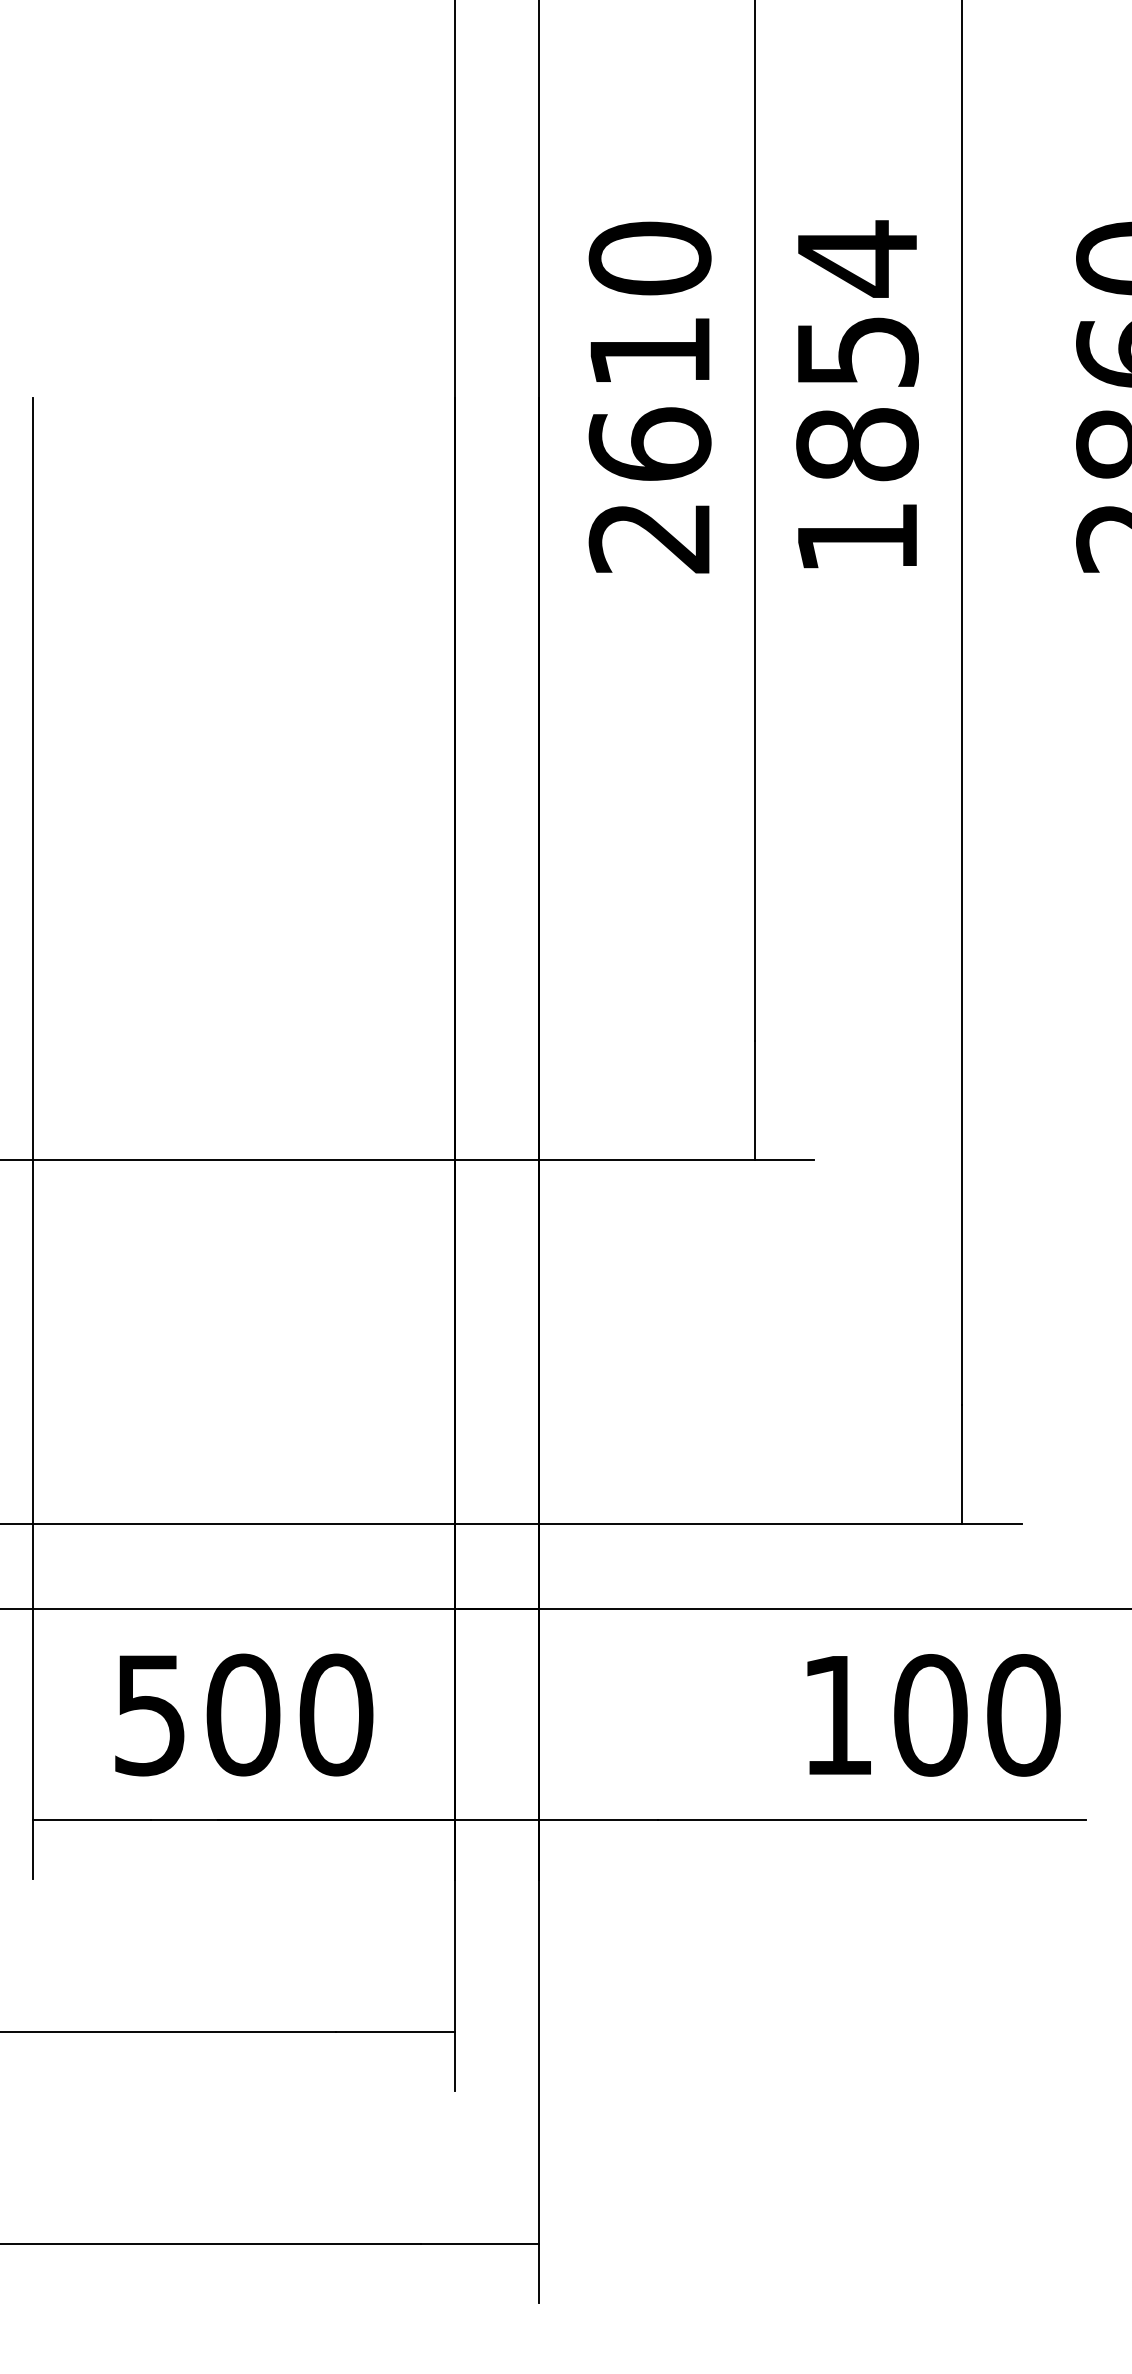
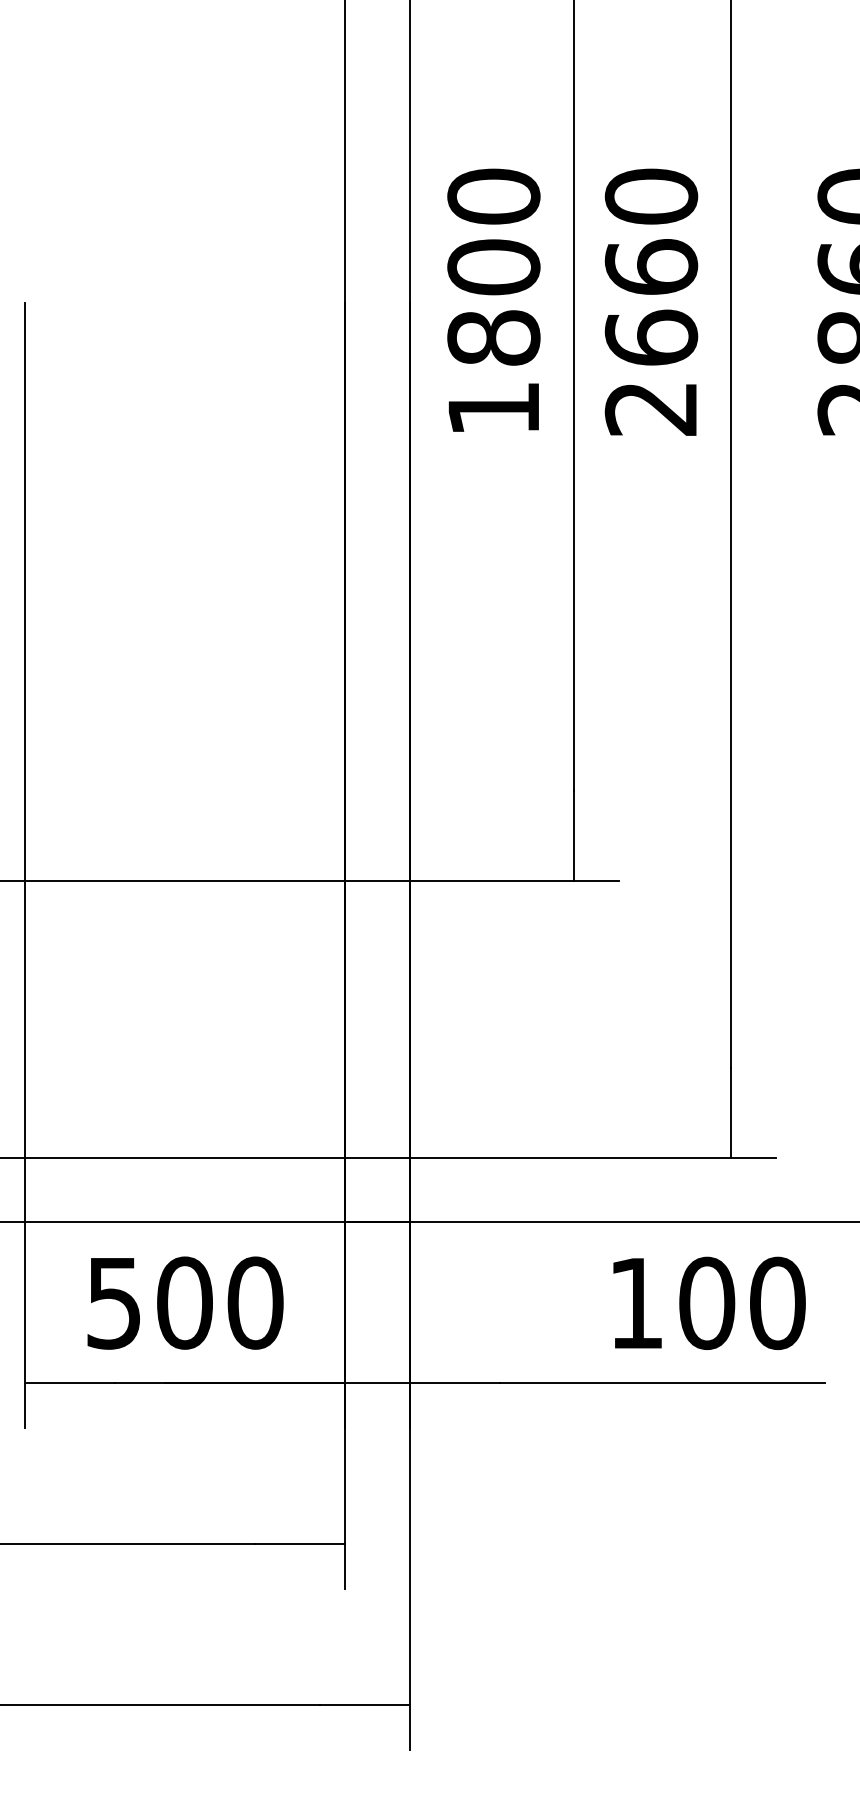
text: (857, 396) -> (651, 301), 1854 -> 2660
text: (649, 443) -> (493, 337), 2610 -> 1800

